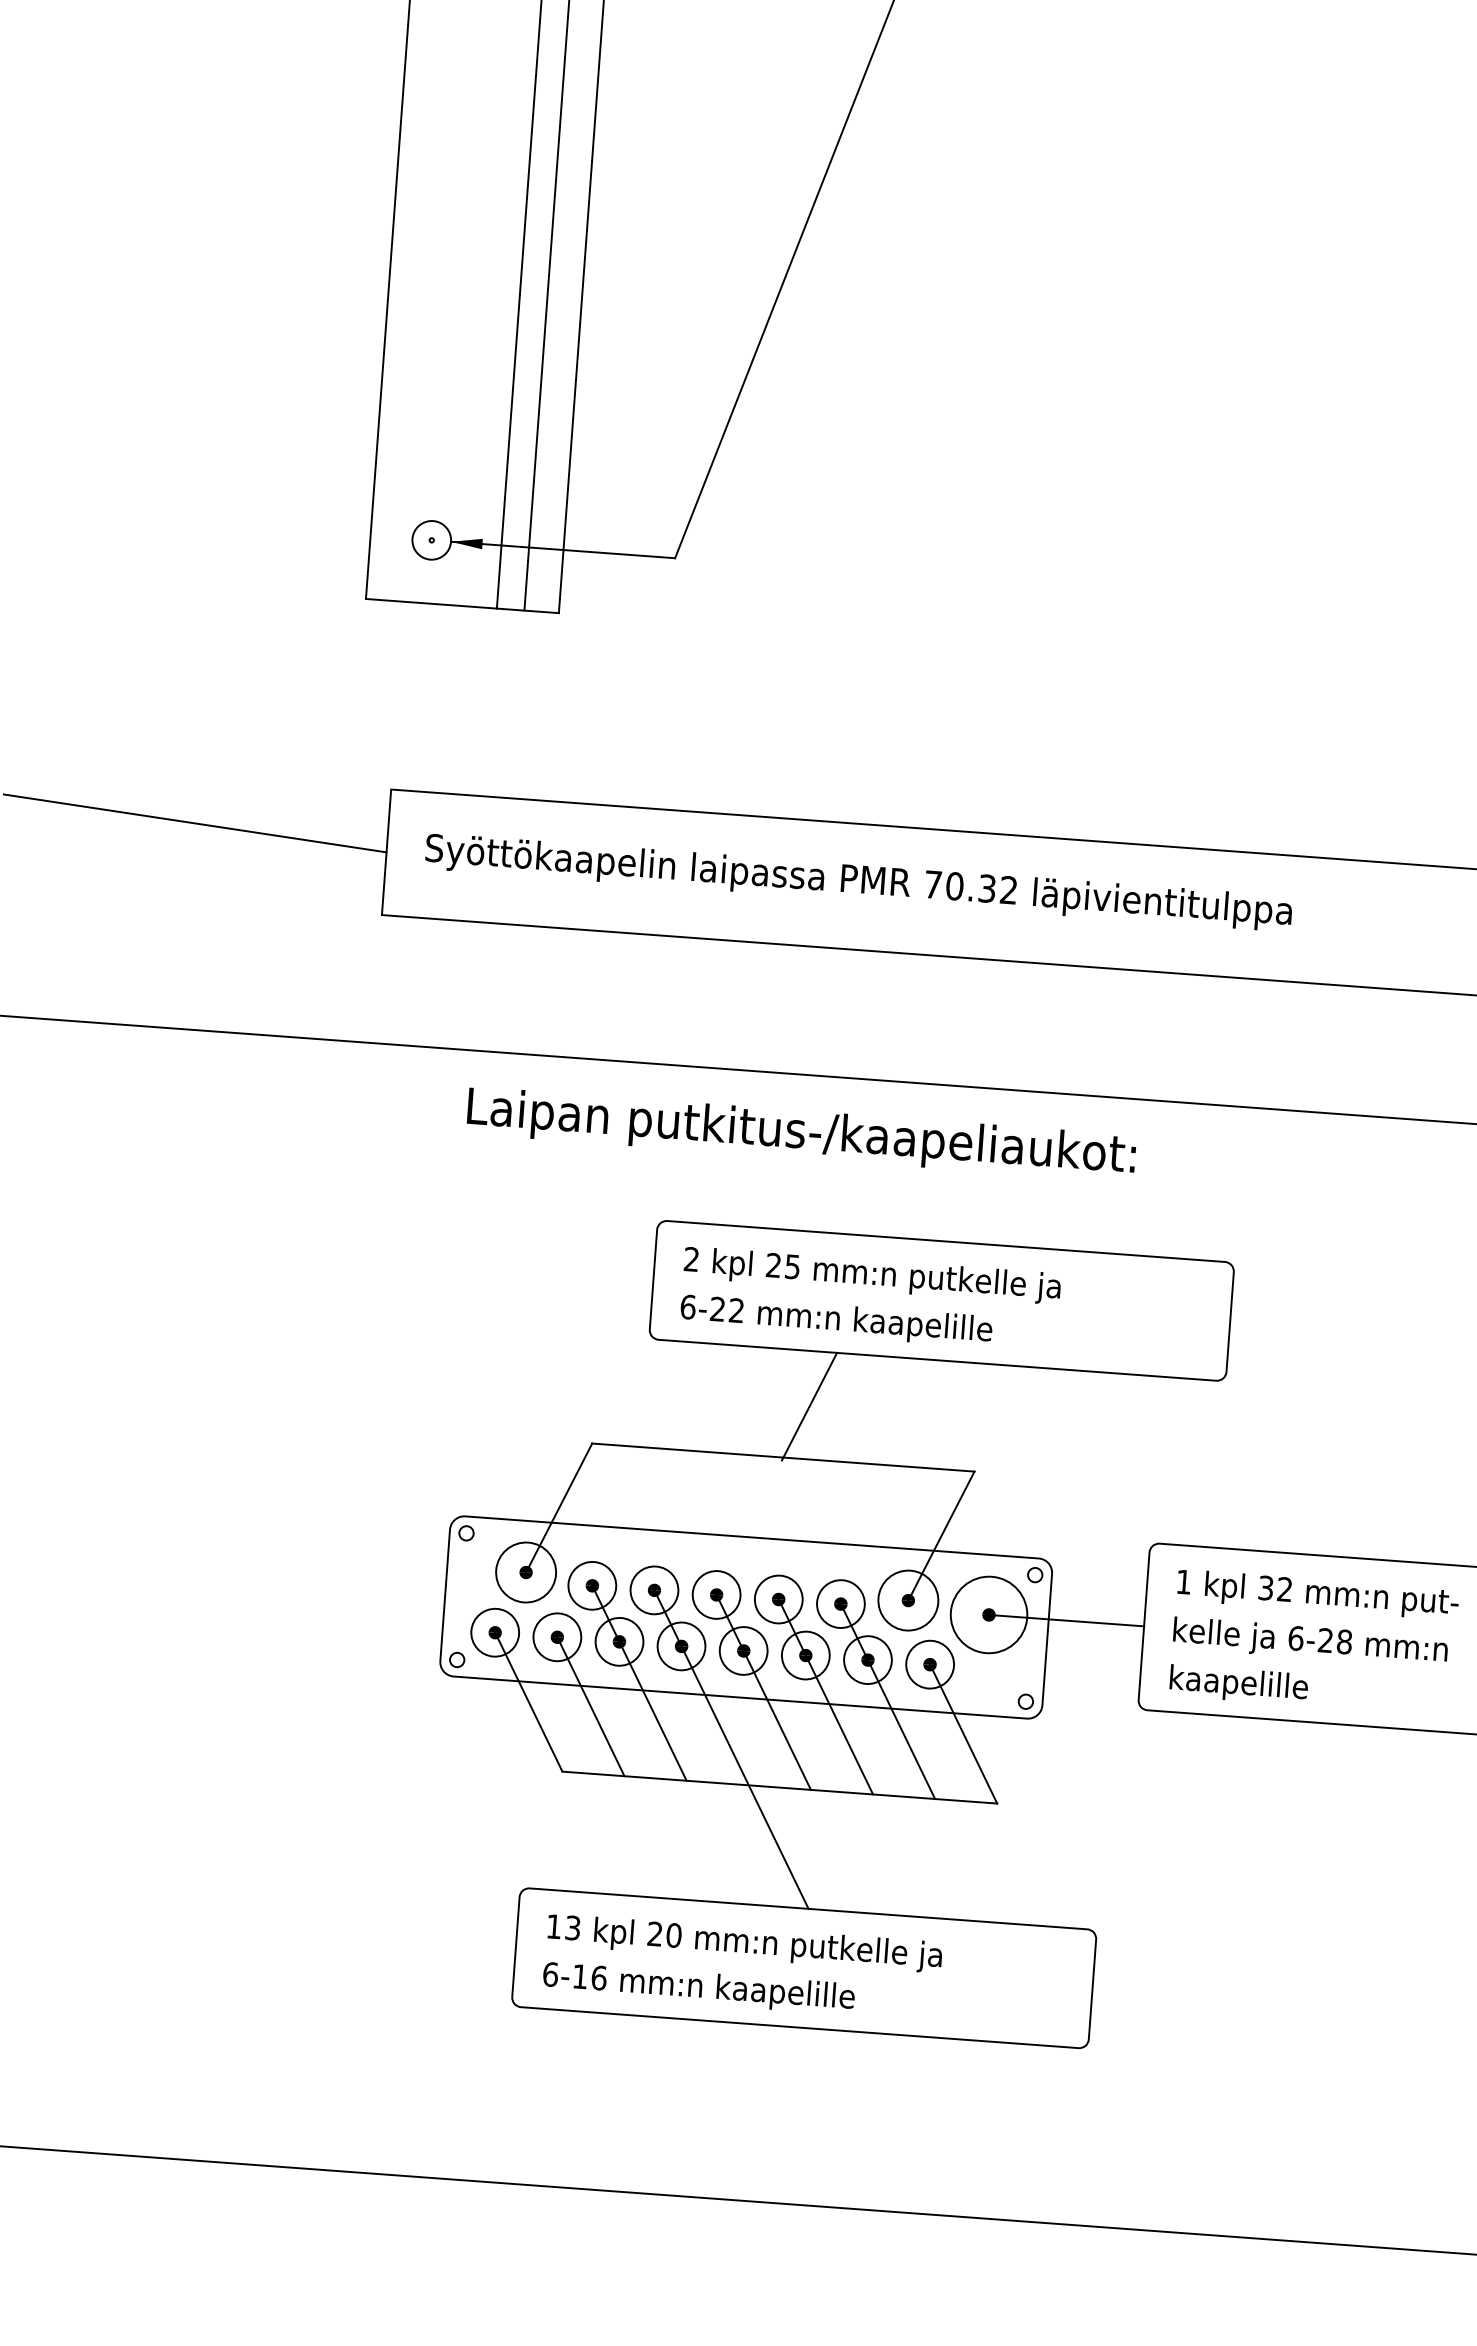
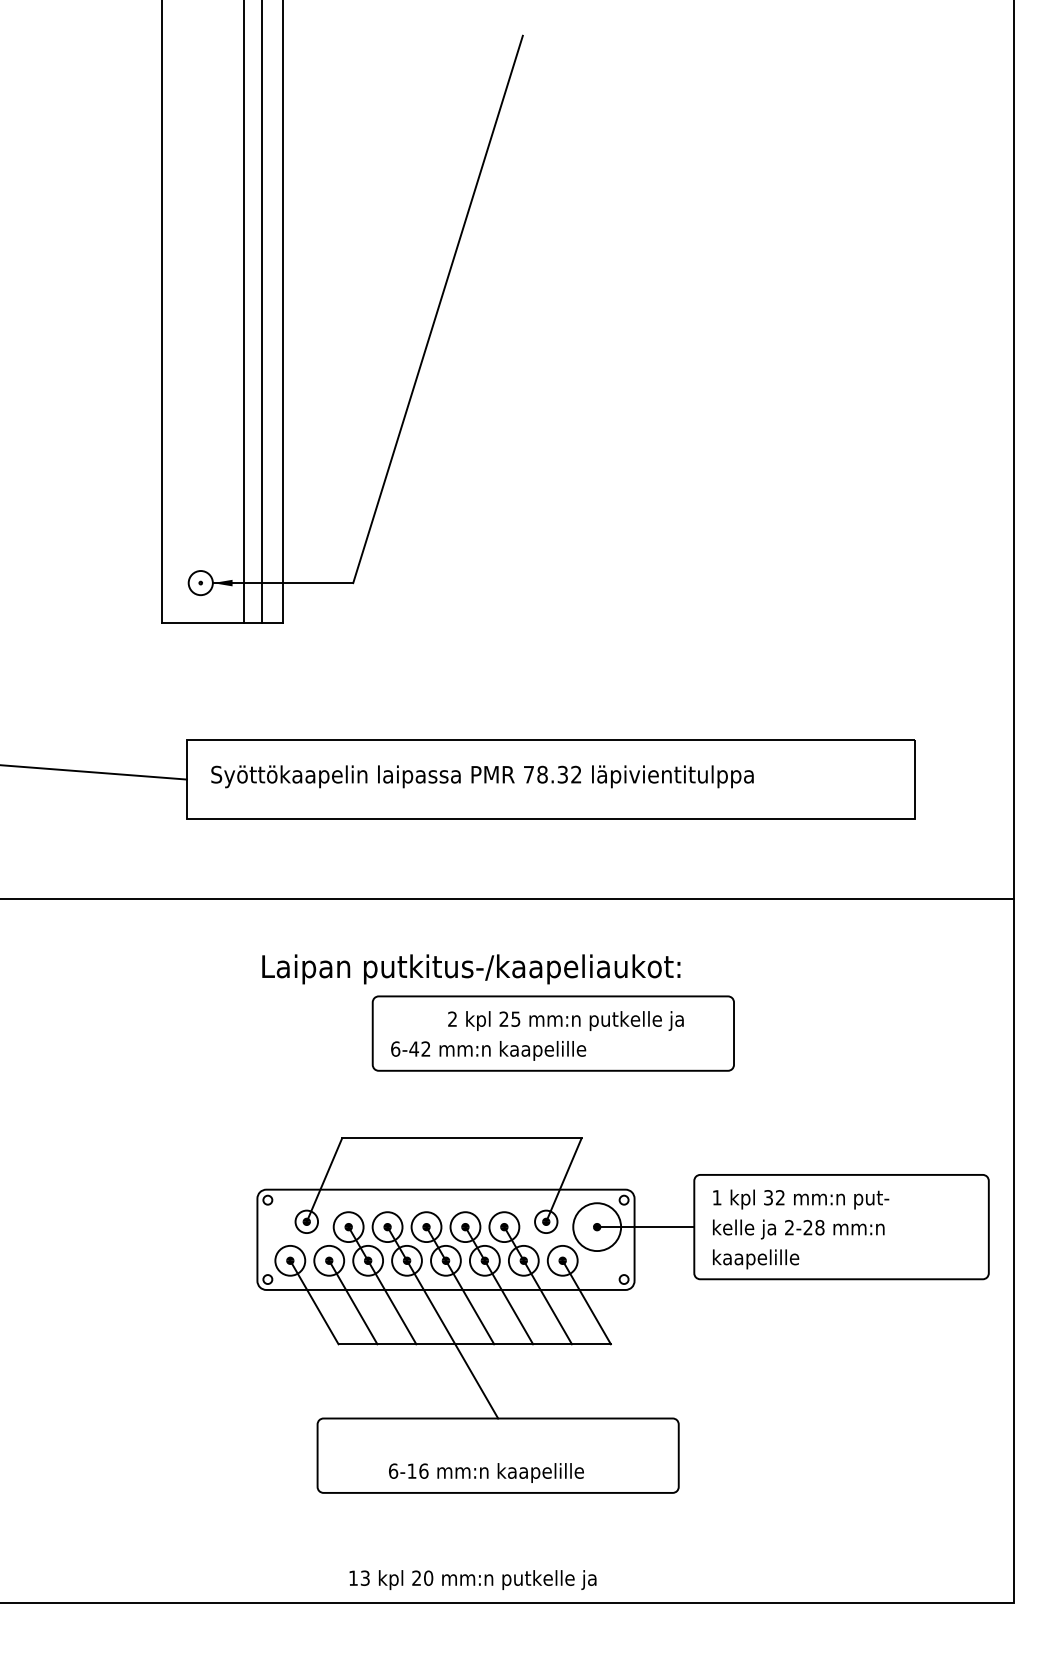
text: (954, 885) -> (542, 774), 70.32 -> 78.32
text: (801, 1134) -> (471, 969), moved
text: (871, 1274) -> (565, 1020), moved
text: (718, 1308) -> (414, 1048), 6-22 -> 6-42
line: (809, 1406) -> (475, 1105), removed
circle: (525, 1571) -> (306, 1221), size x0.6
circle: (907, 1599) -> (545, 1221), size x0.6
text: (1296, 1638) -> (789, 1227), 6-28 -> 2-28
text: (744, 1942) -> (472, 1579), moved
text: (698, 1987) -> (486, 1472), moved

